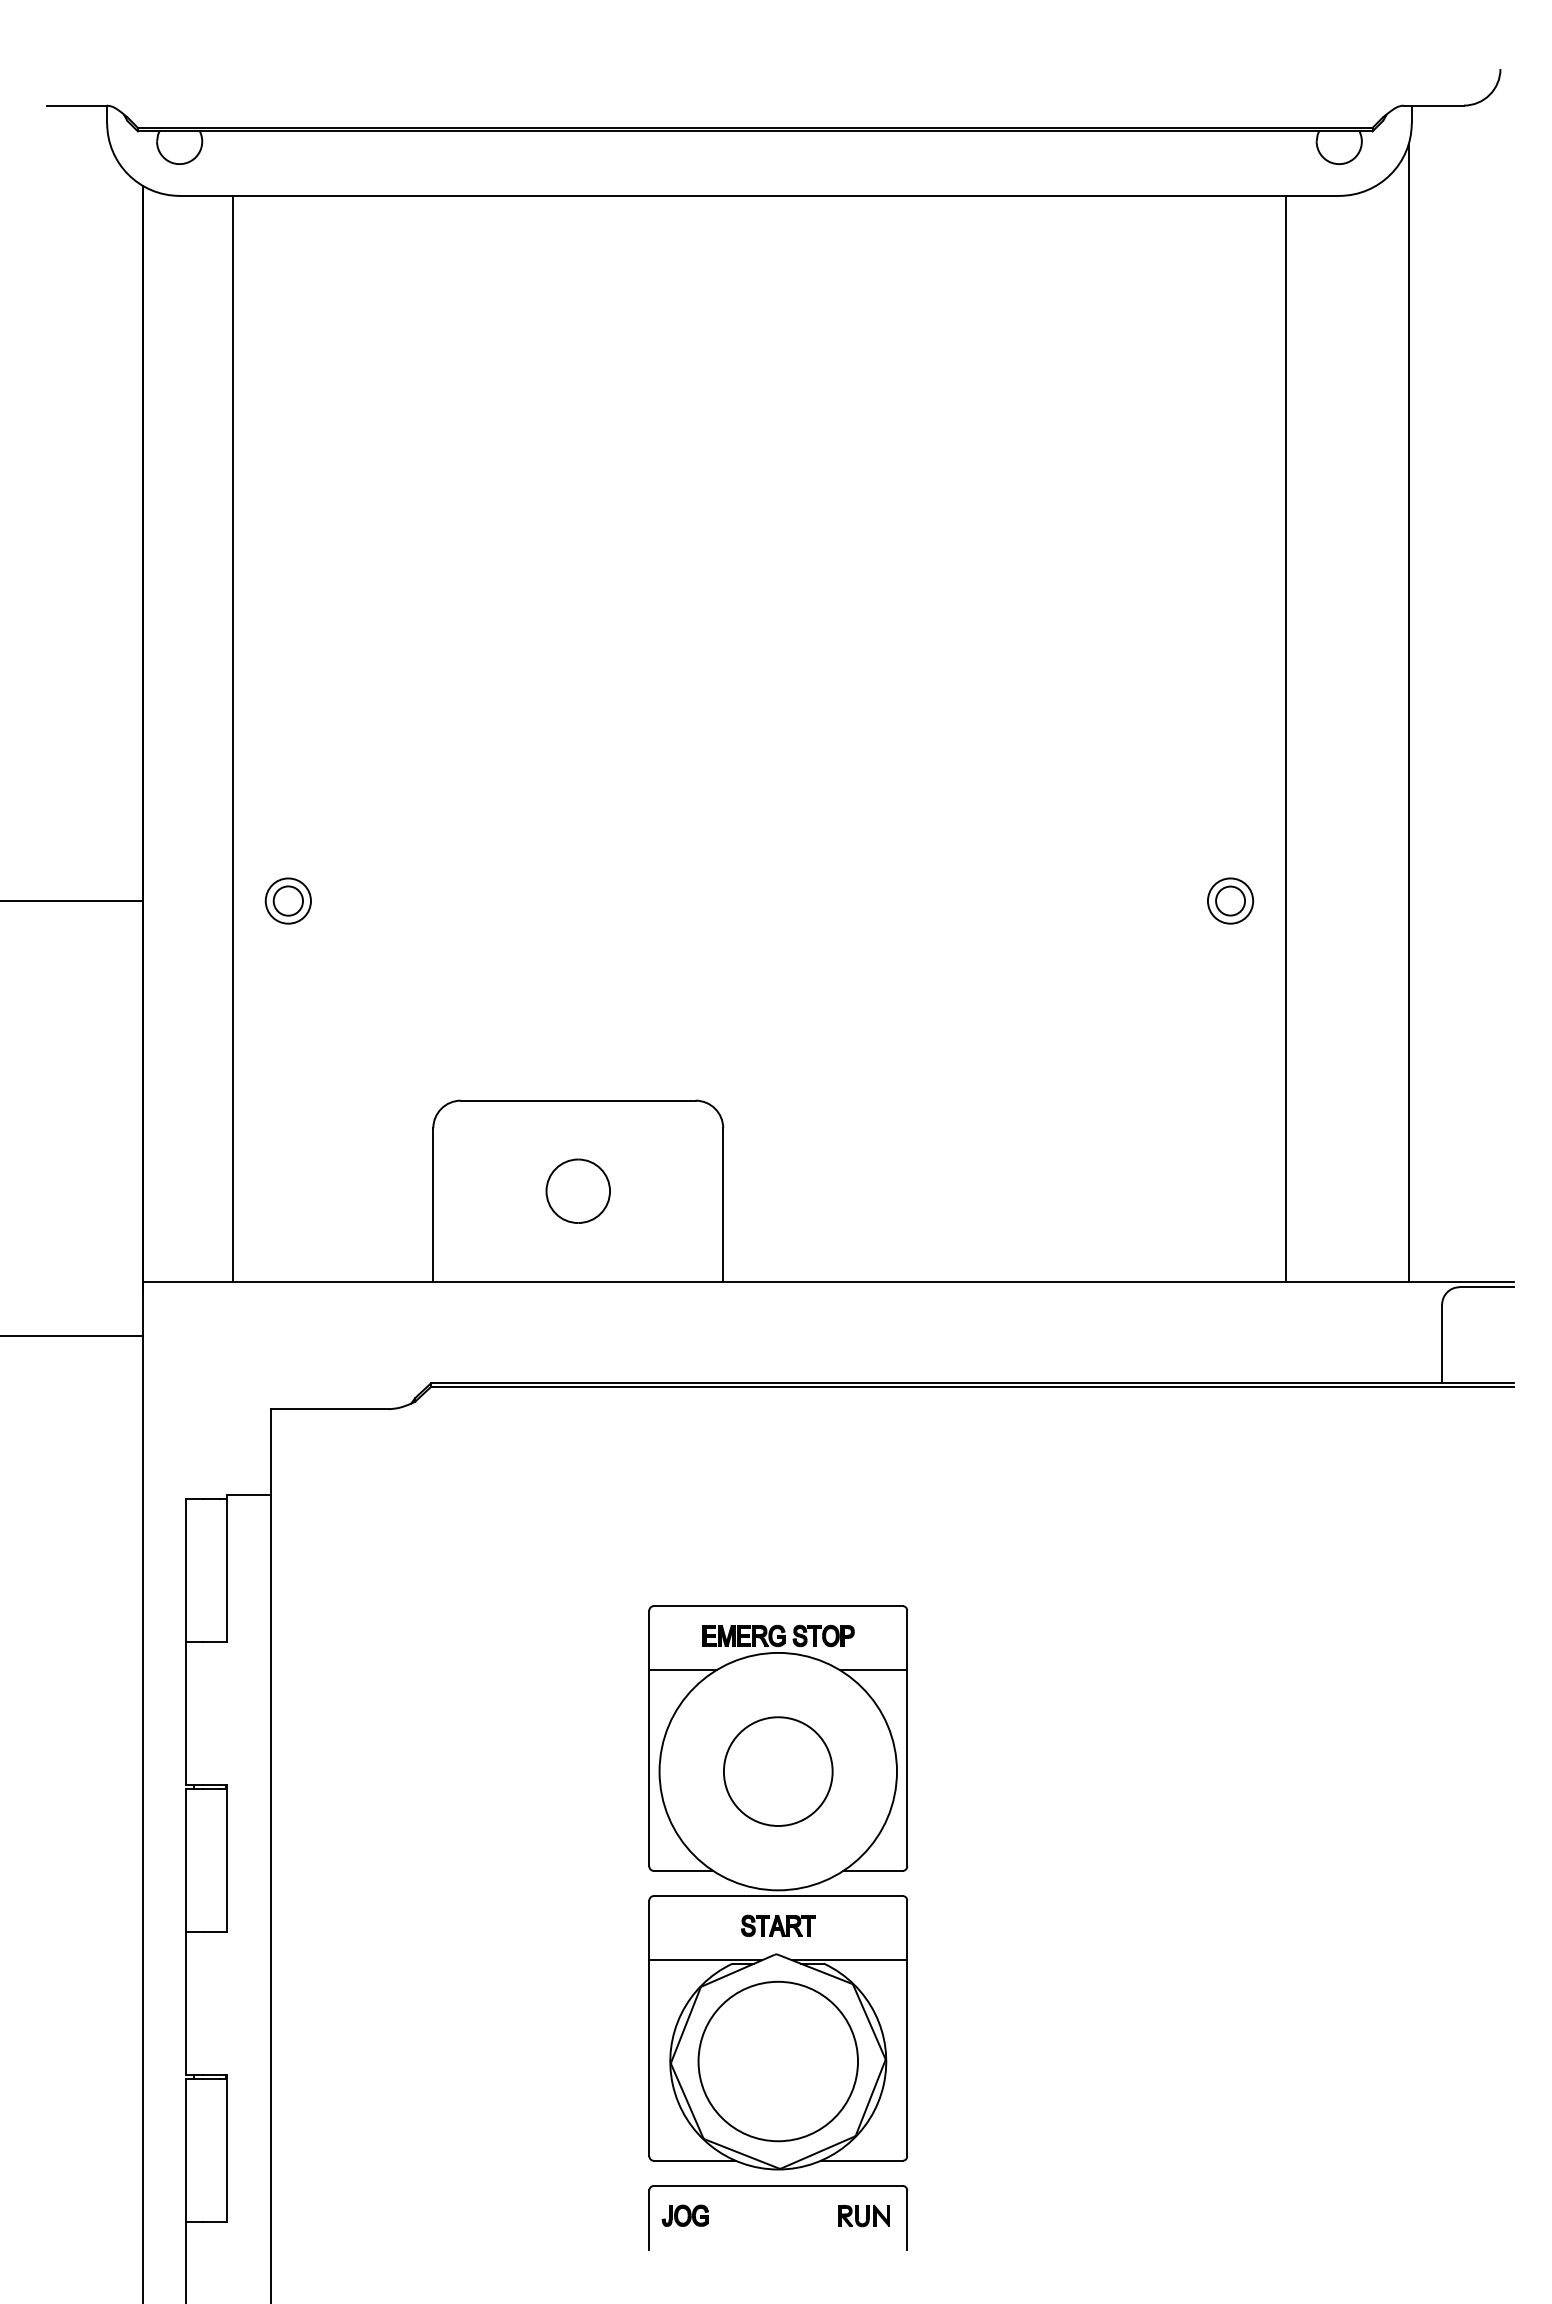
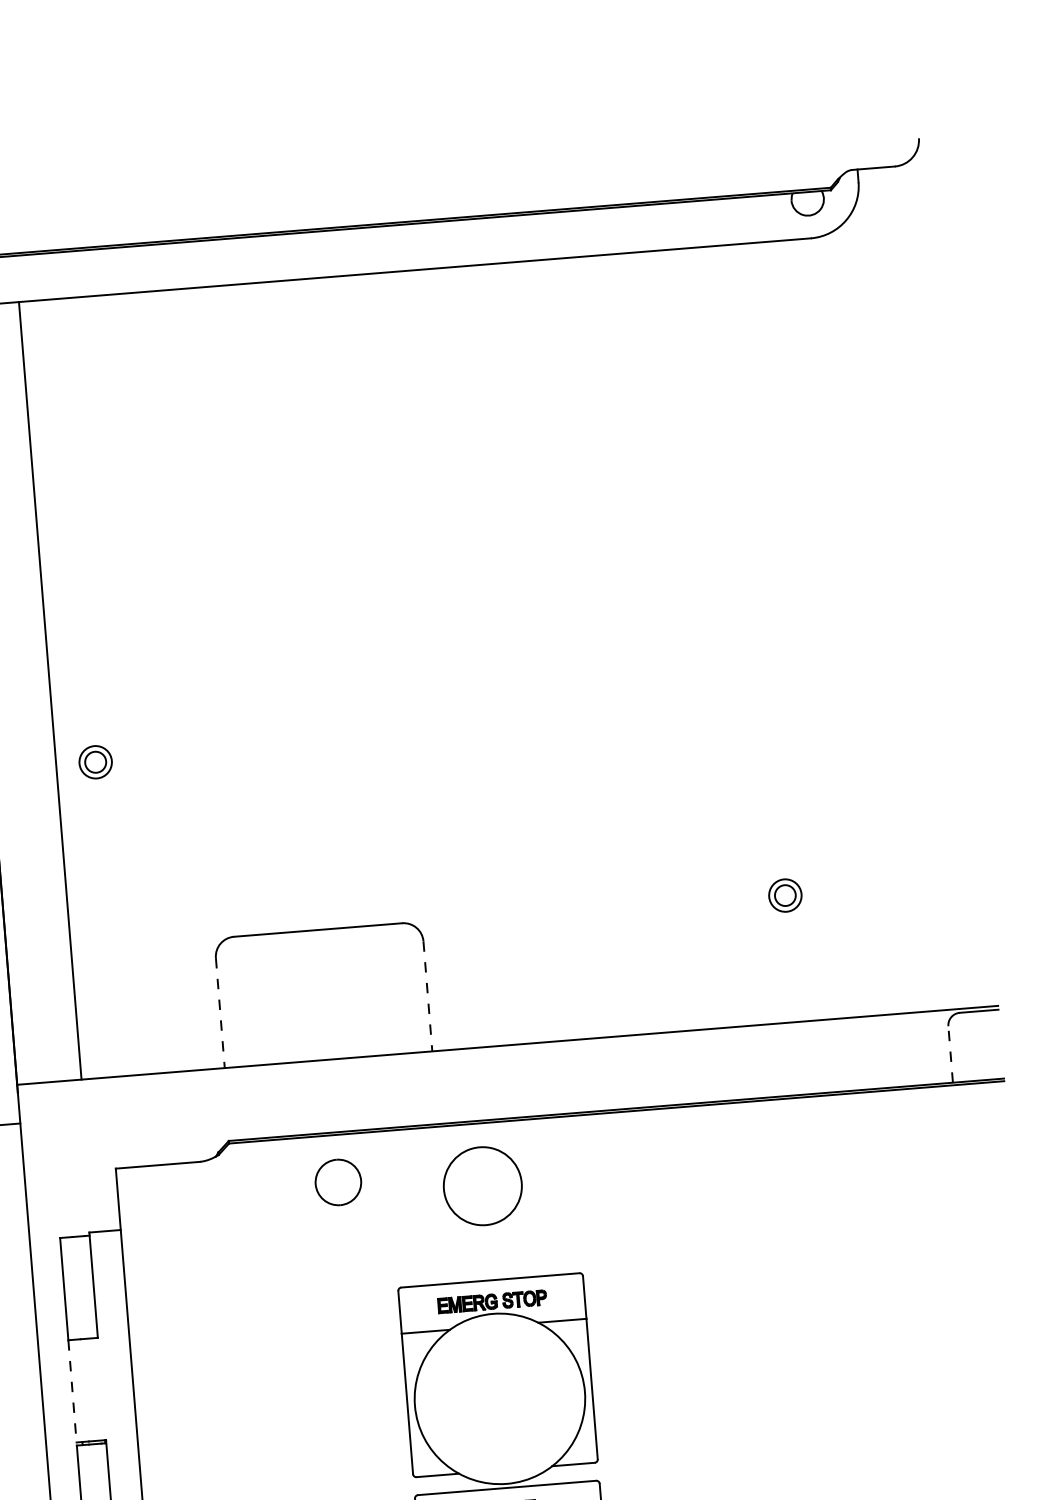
line: (1408, 712) -> (890, 604), removed
line: (1285, 738) -> (803, 629), removed
part: (287, 900) -> (95, 761), moved
part: (1230, 900) -> (785, 895), moved
part: (577, 1190) -> (337, 1181), moved
line: (433, 1205) -> (220, 1013), solid -> dashed
line: (723, 1205) -> (428, 996), solid -> dashed
line: (1442, 1343) -> (950, 1054), solid -> dashed
line: (185, 1713) -> (72, 1391), solid -> dashed
circle: (778, 1771) -> (482, 1186), moved

